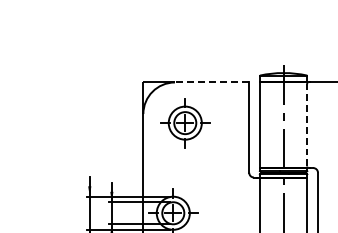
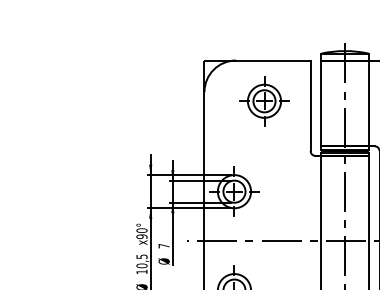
line: (211, 82) -> (272, 60), dashed -> solid
part: (185, 123) -> (264, 101), moved
line: (306, 124) -> (368, 102), dashed -> solid

